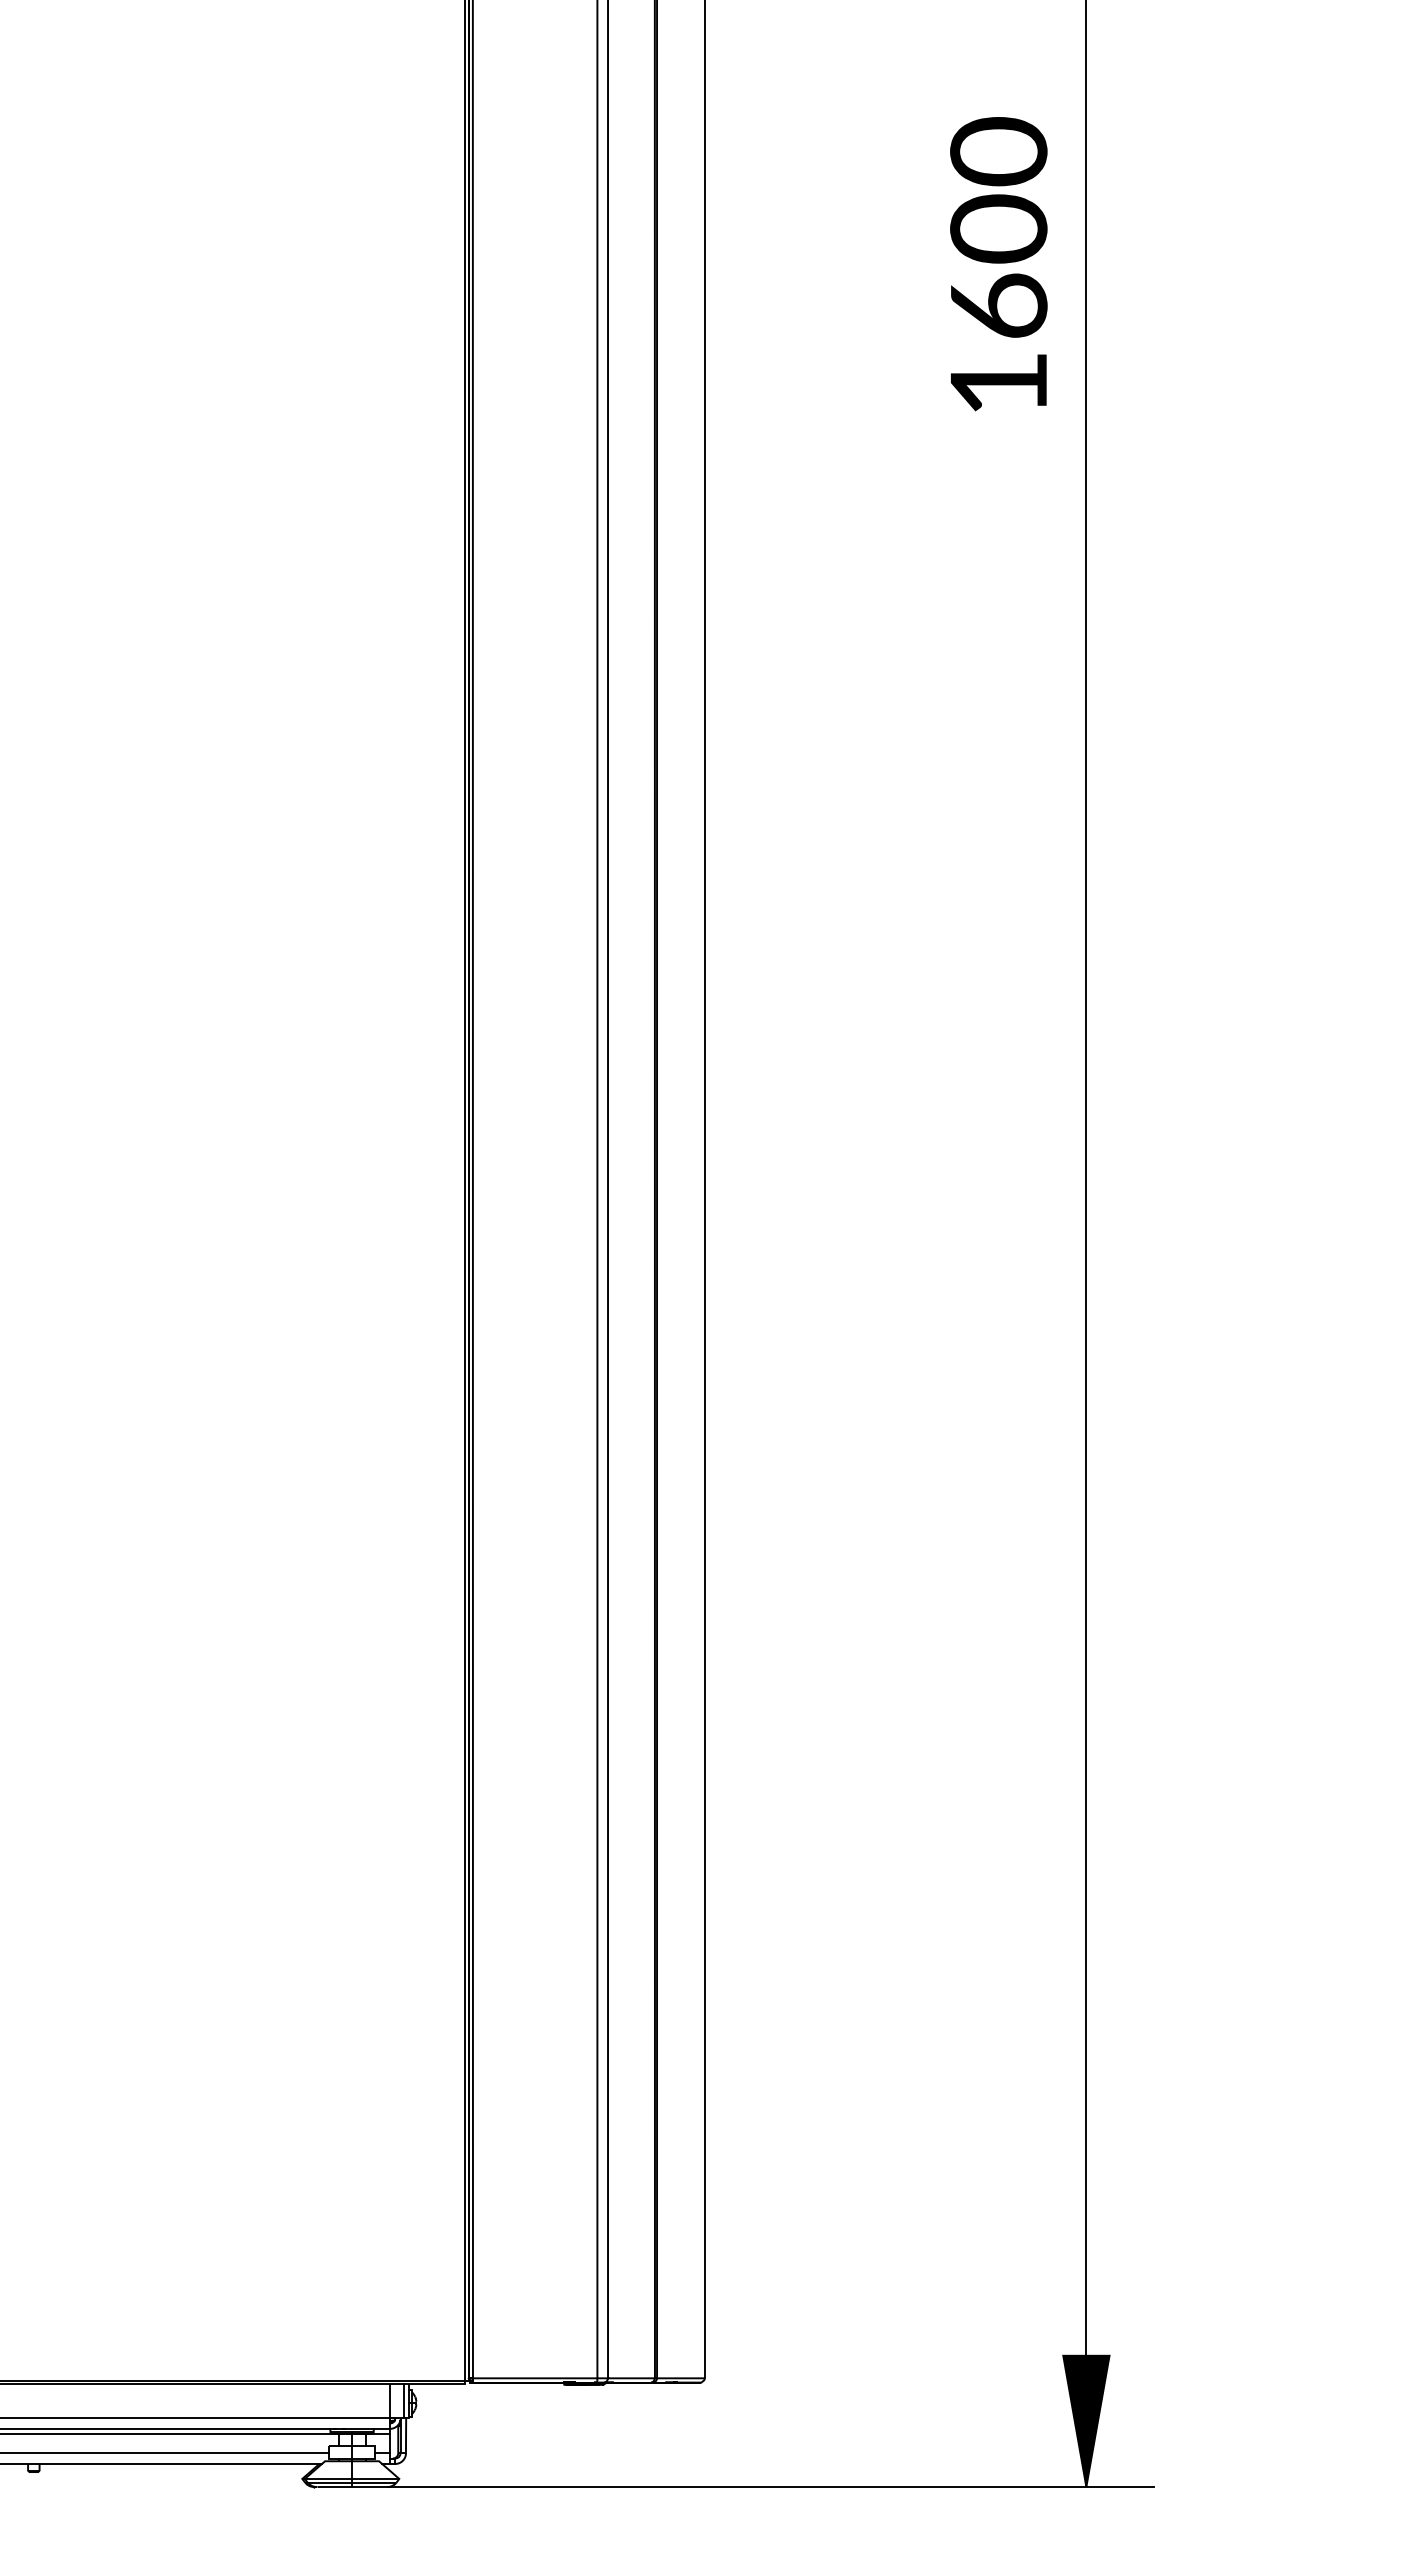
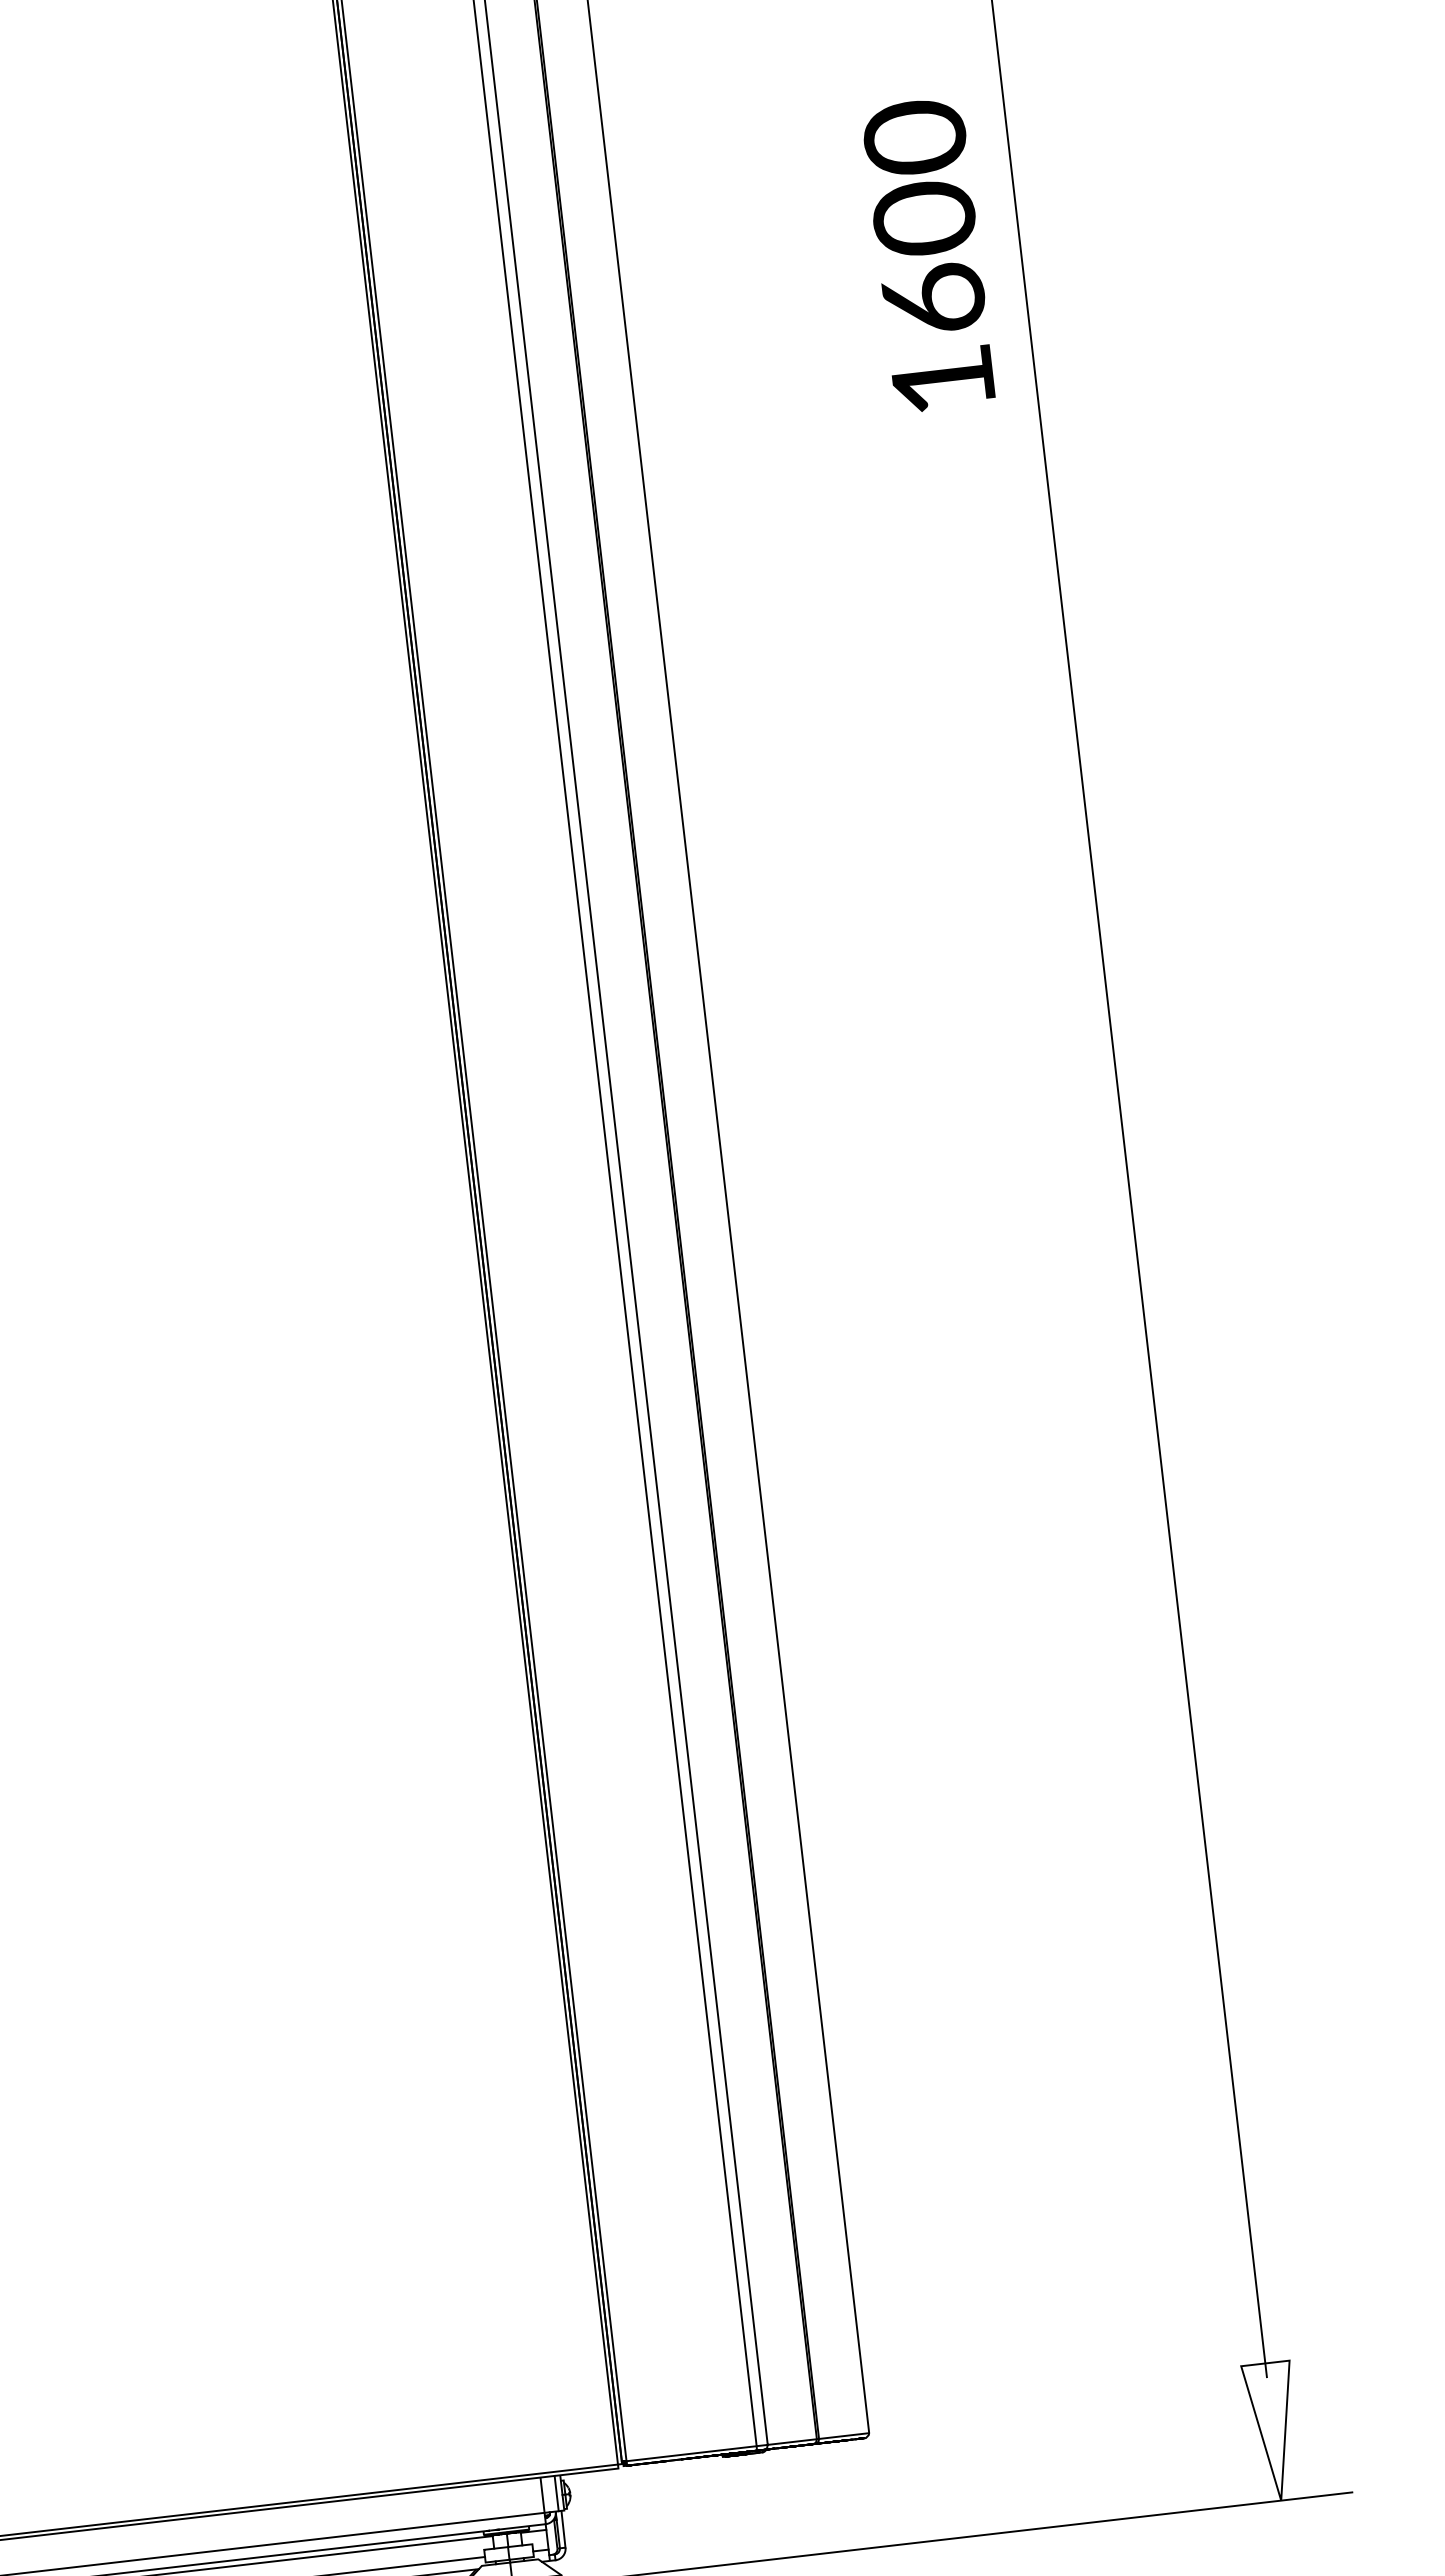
text: (998, 264) -> (928, 255), moved
fill: (1086, 2420) -> (1273, 2431), removed

